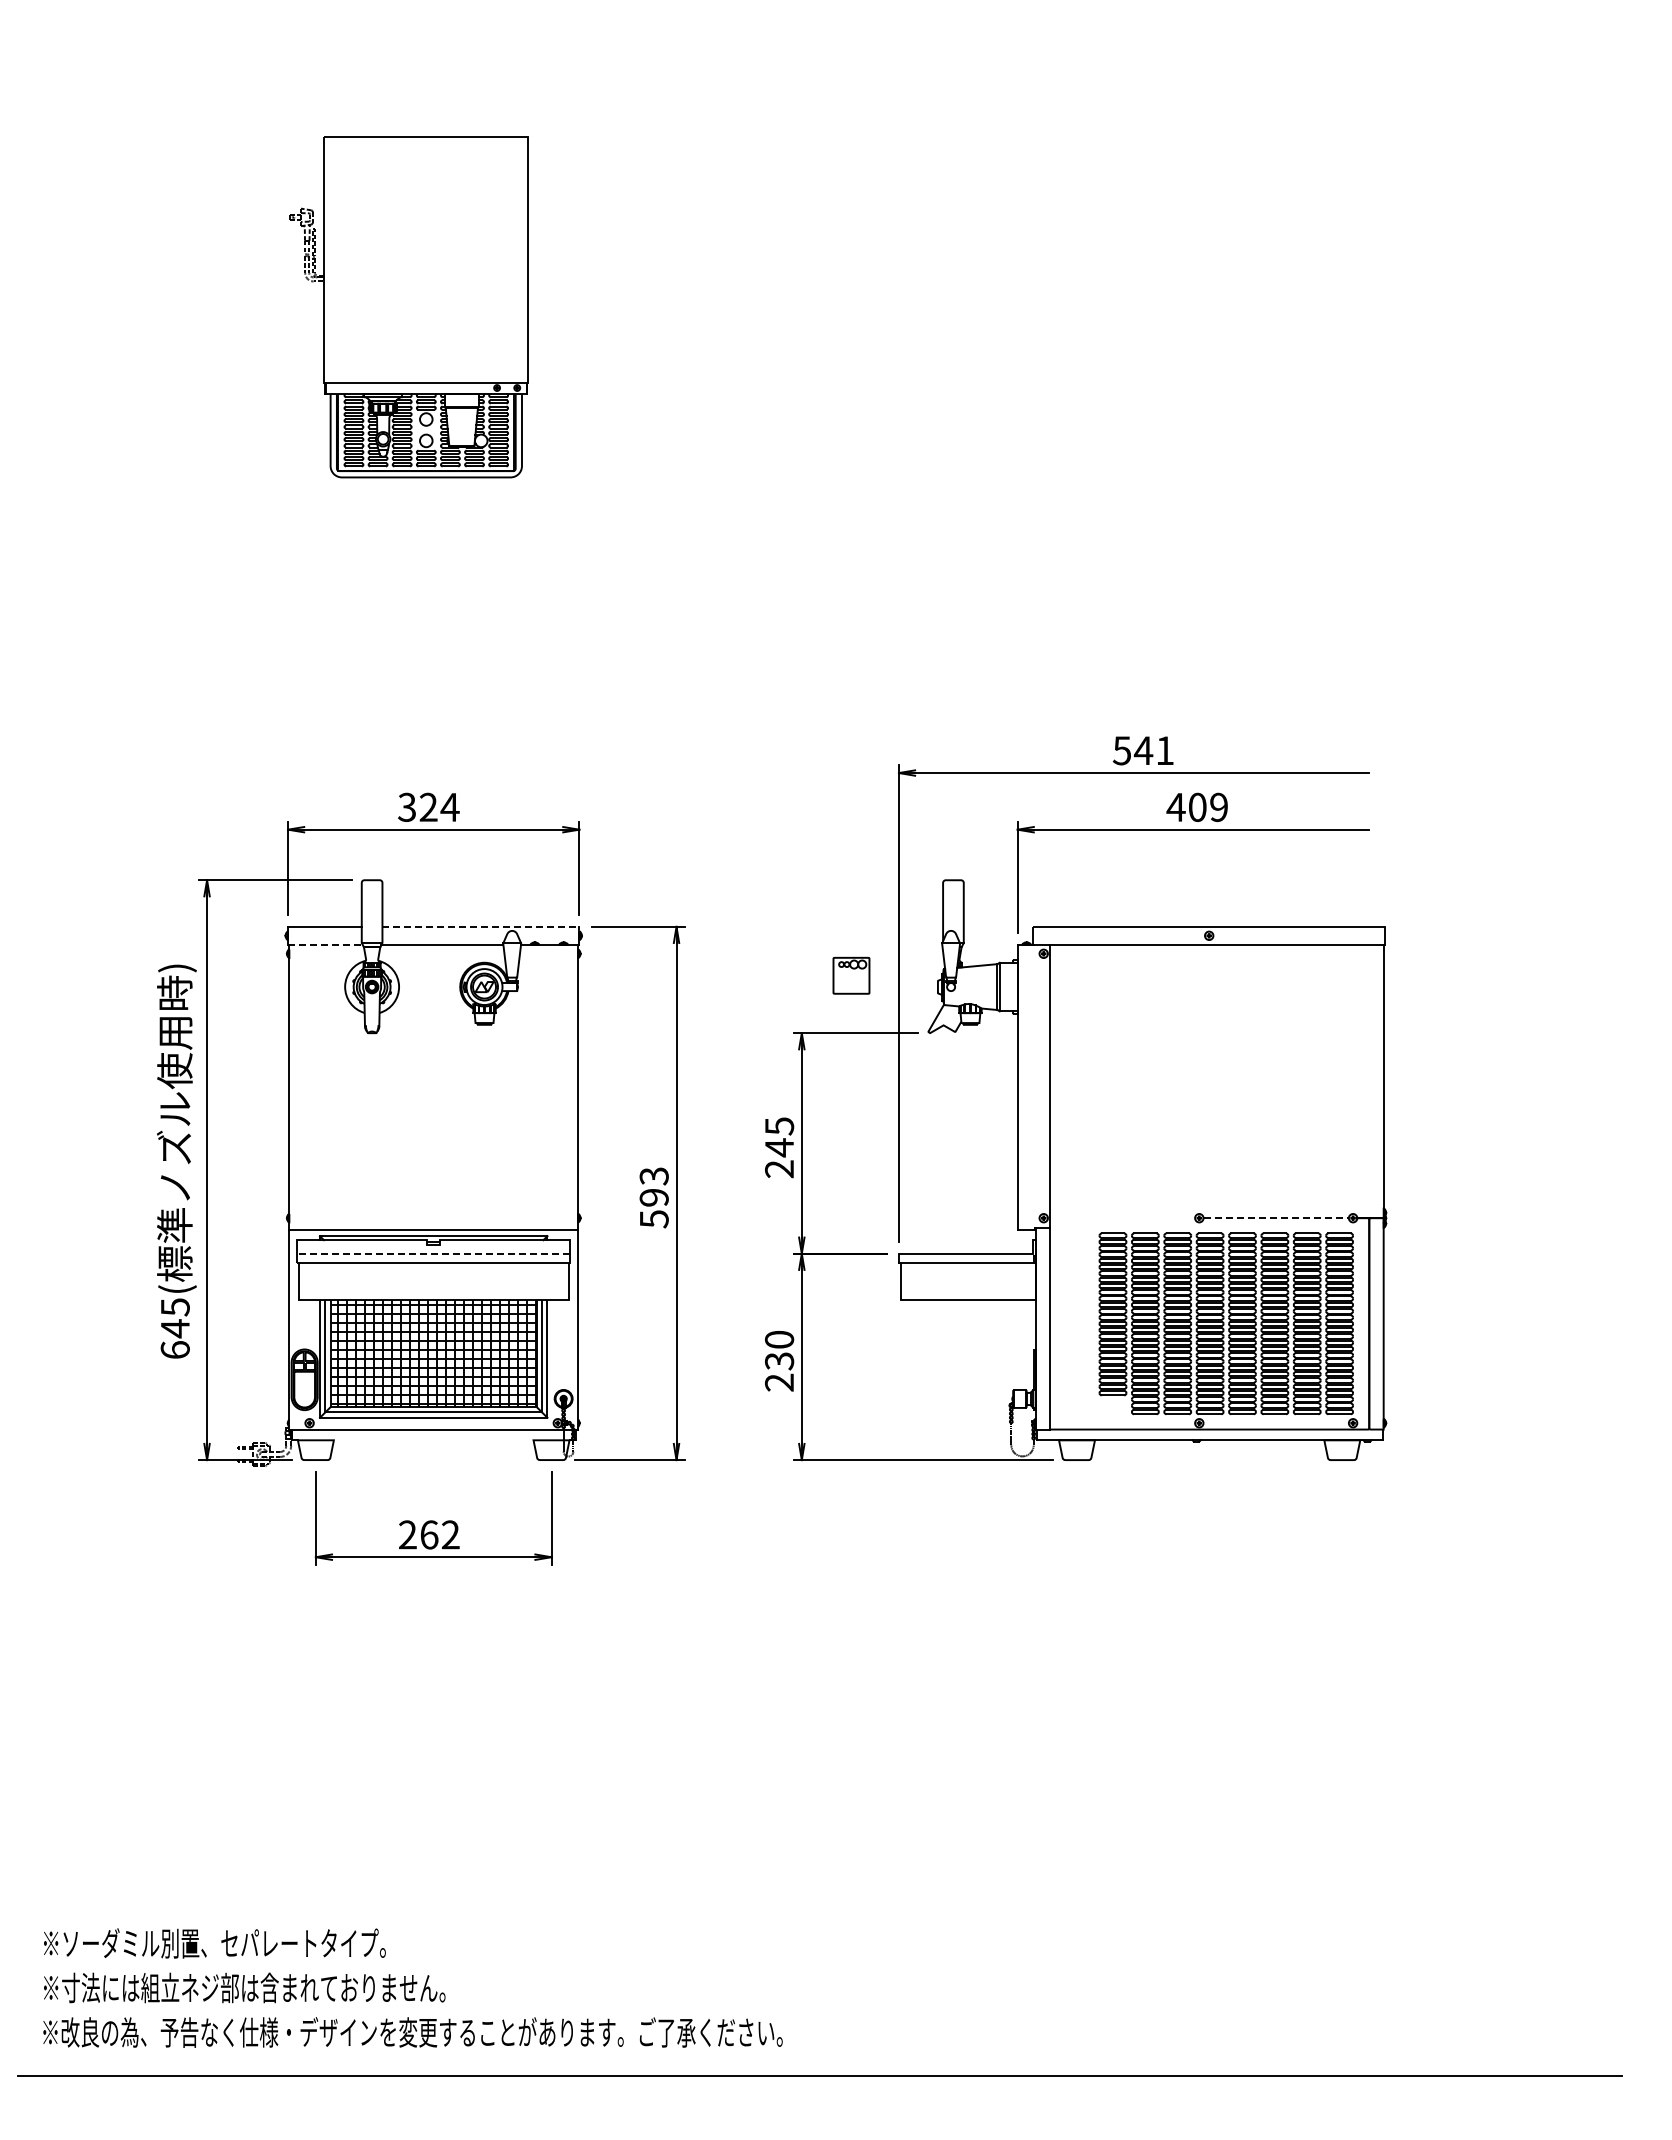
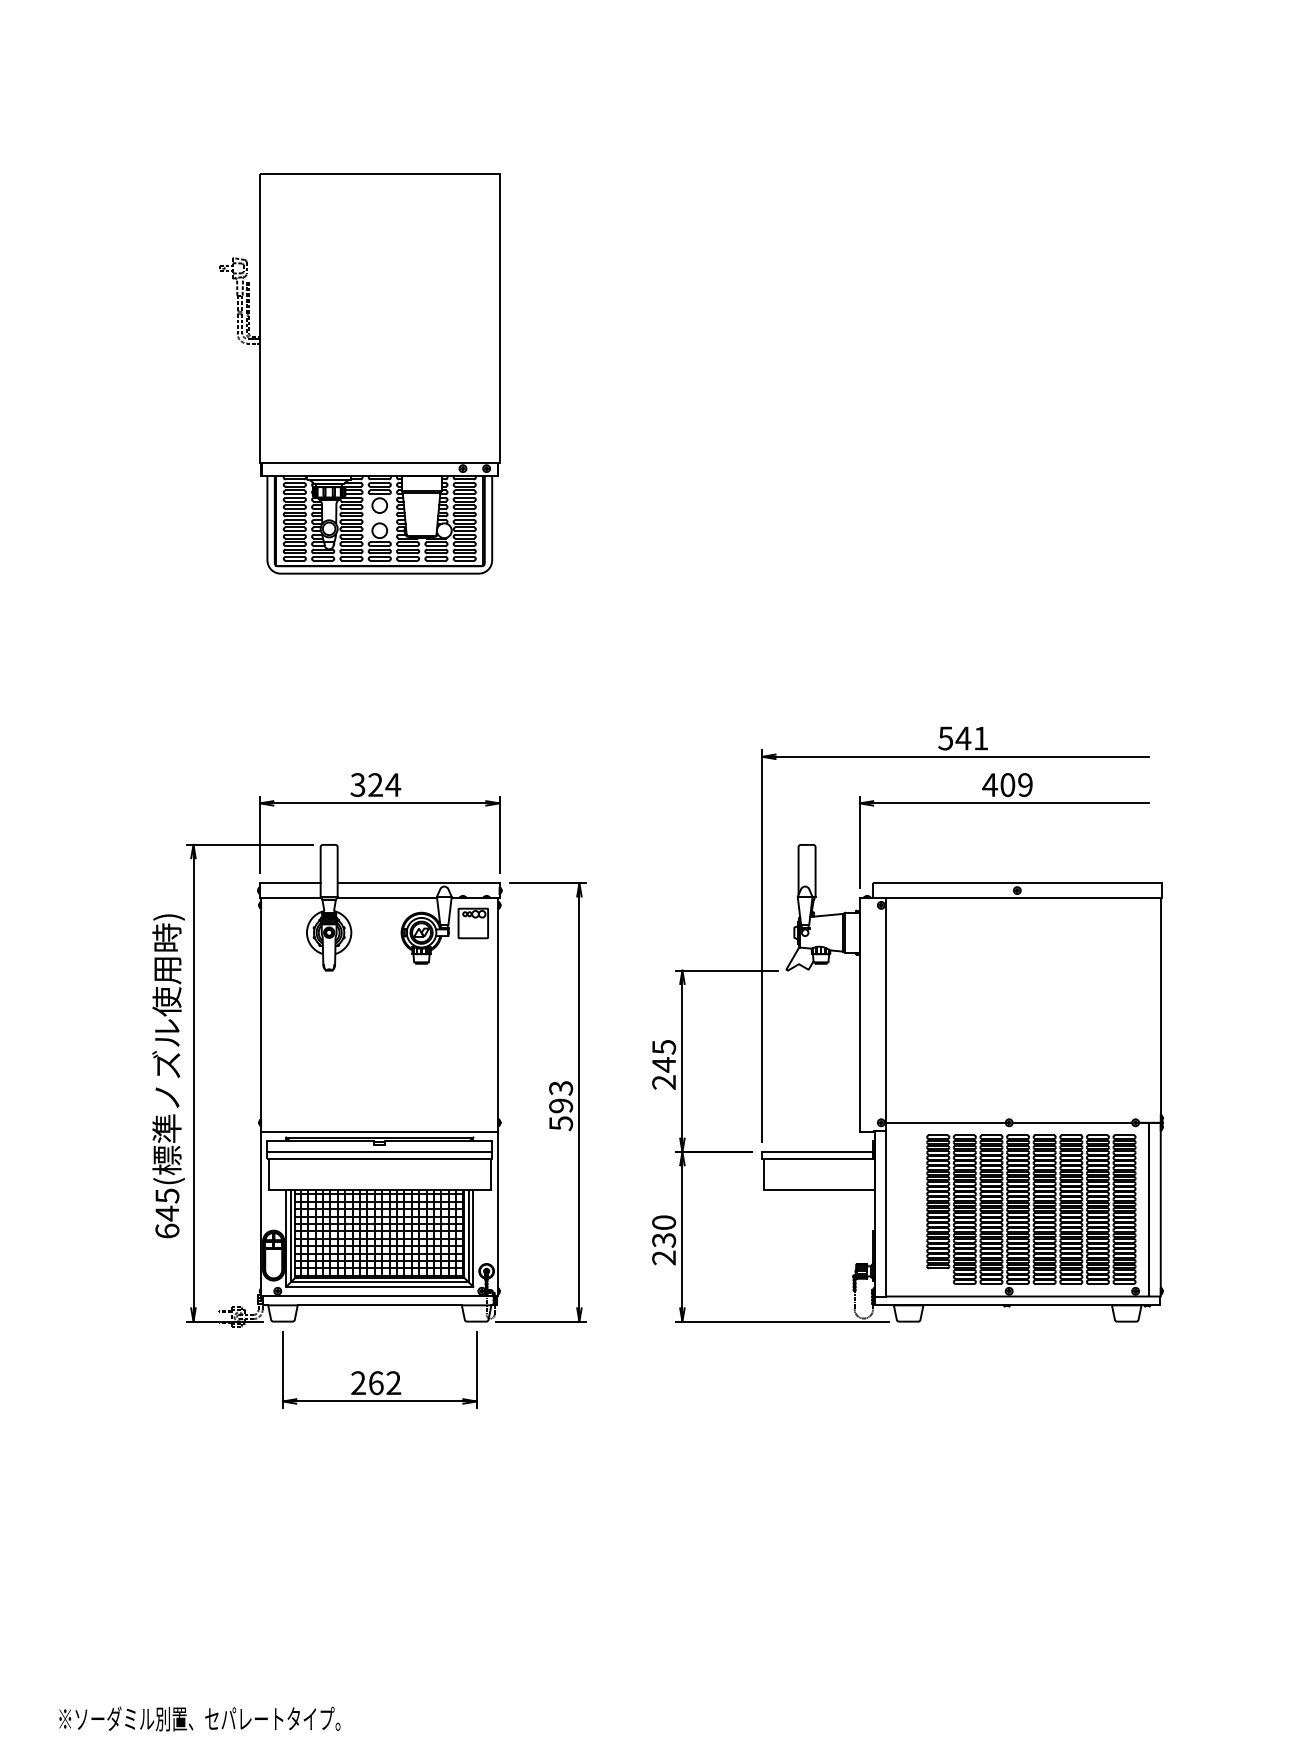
part: (408, 307) -> (359, 374), size x1.43
line: (481, 926) -> (419, 882), dashed -> solid
line: (325, 944) -> (290, 897), dashed -> solid
part: (851, 975) -> (473, 923), moved
line: (1122, 1218) -> (946, 1123), added
line: (1276, 1218) -> (1072, 1123), dashed -> solid
line: (433, 1253) -> (379, 1151), dashed -> solid
hatch: (1019, 1398) -> (861, 1270), added
line: (433, 1440) -> (379, 1305), added

